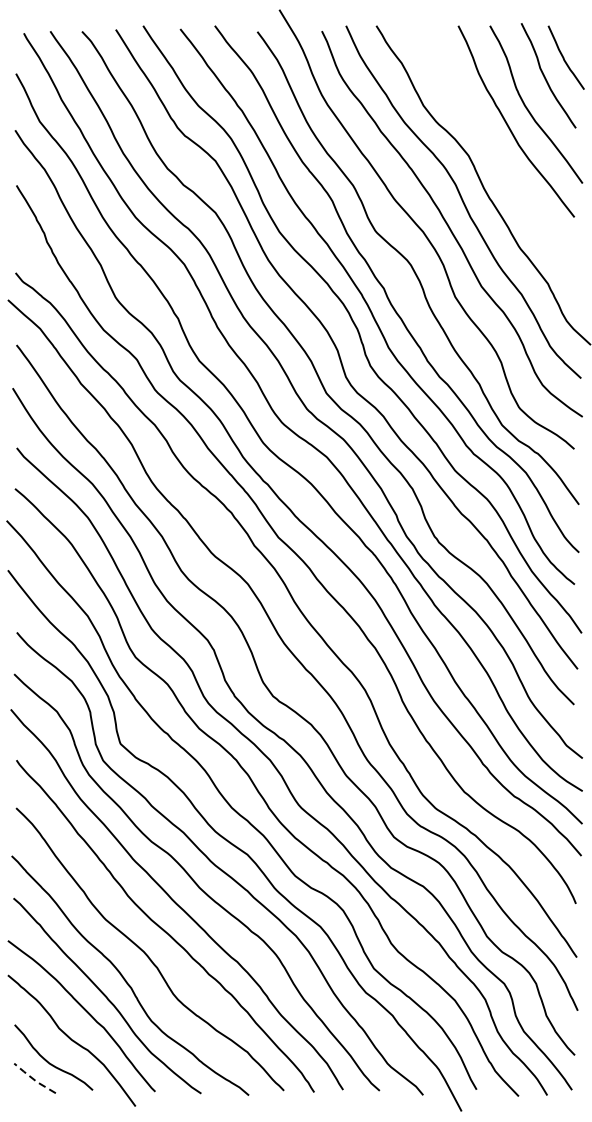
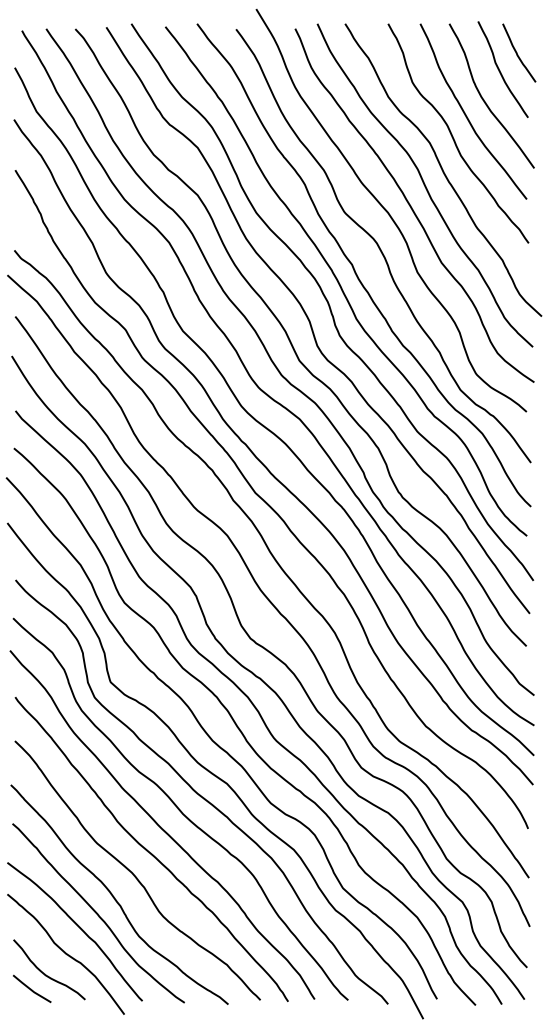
curve: (494, 148) -> (453, 136), added
line: (34, 1079) -> (31, 989), dashed -> solid

